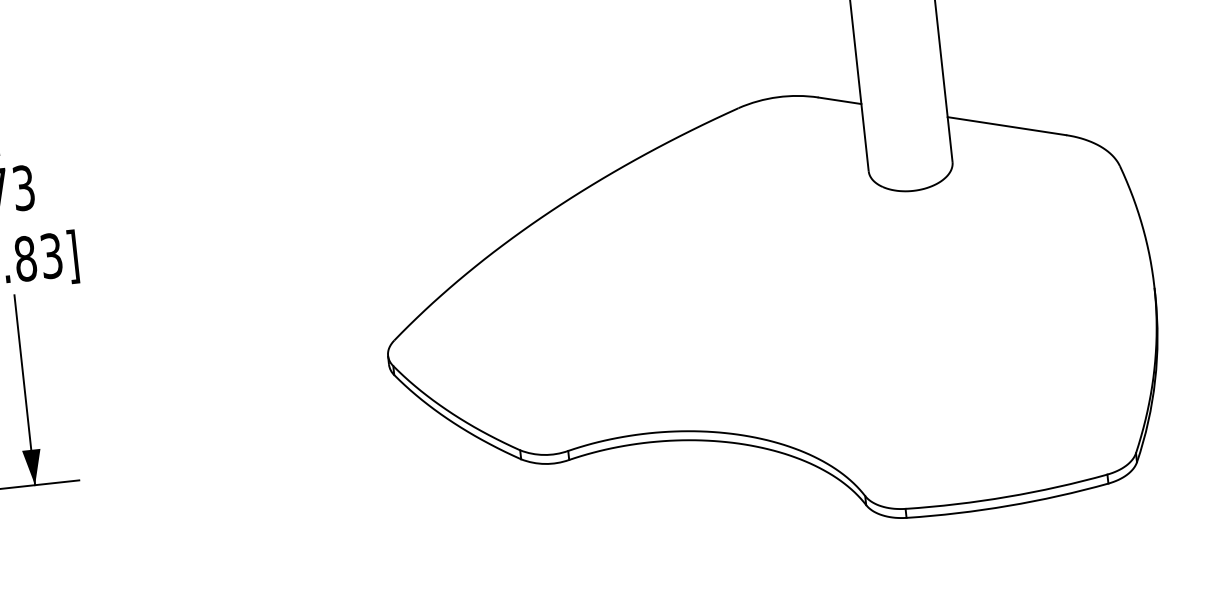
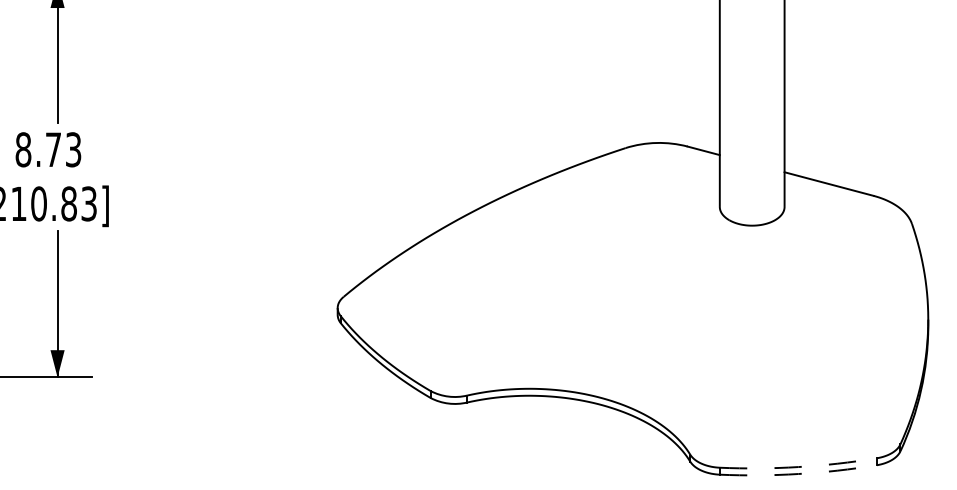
arc: (1007, 497) -> (798, 467), solid -> dashed
arc: (1008, 505) -> (798, 473), solid -> dashed

